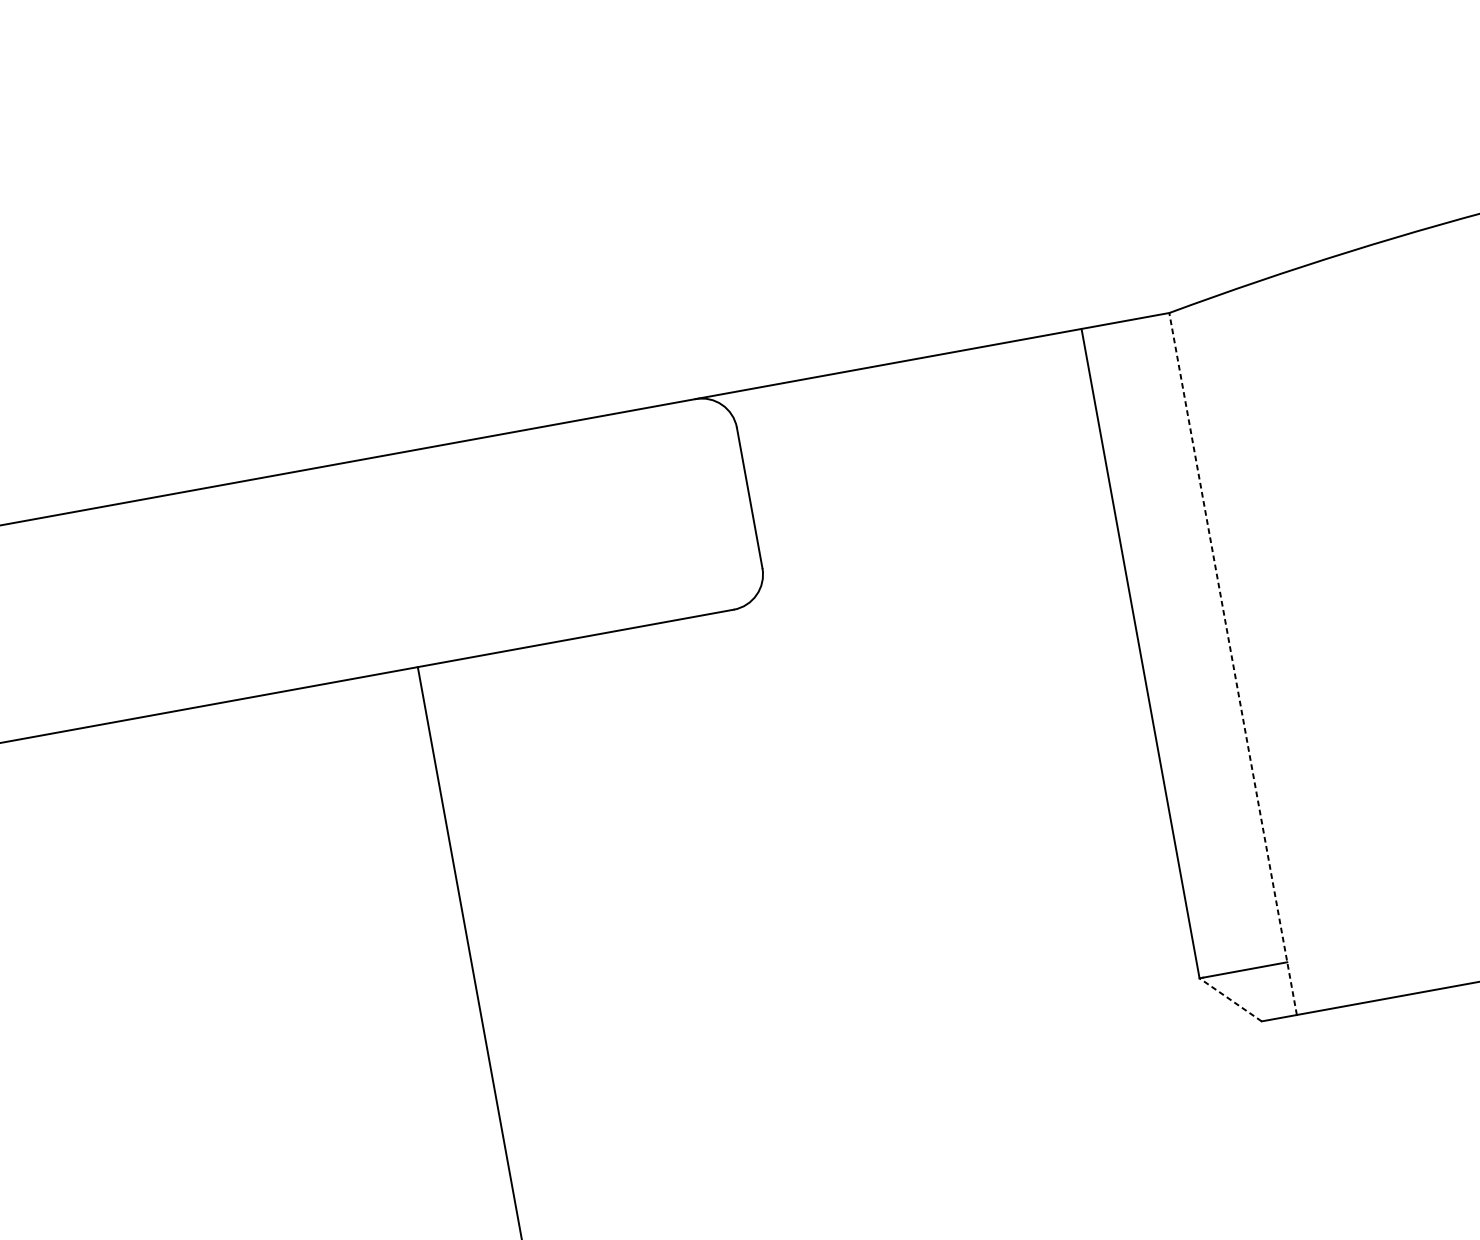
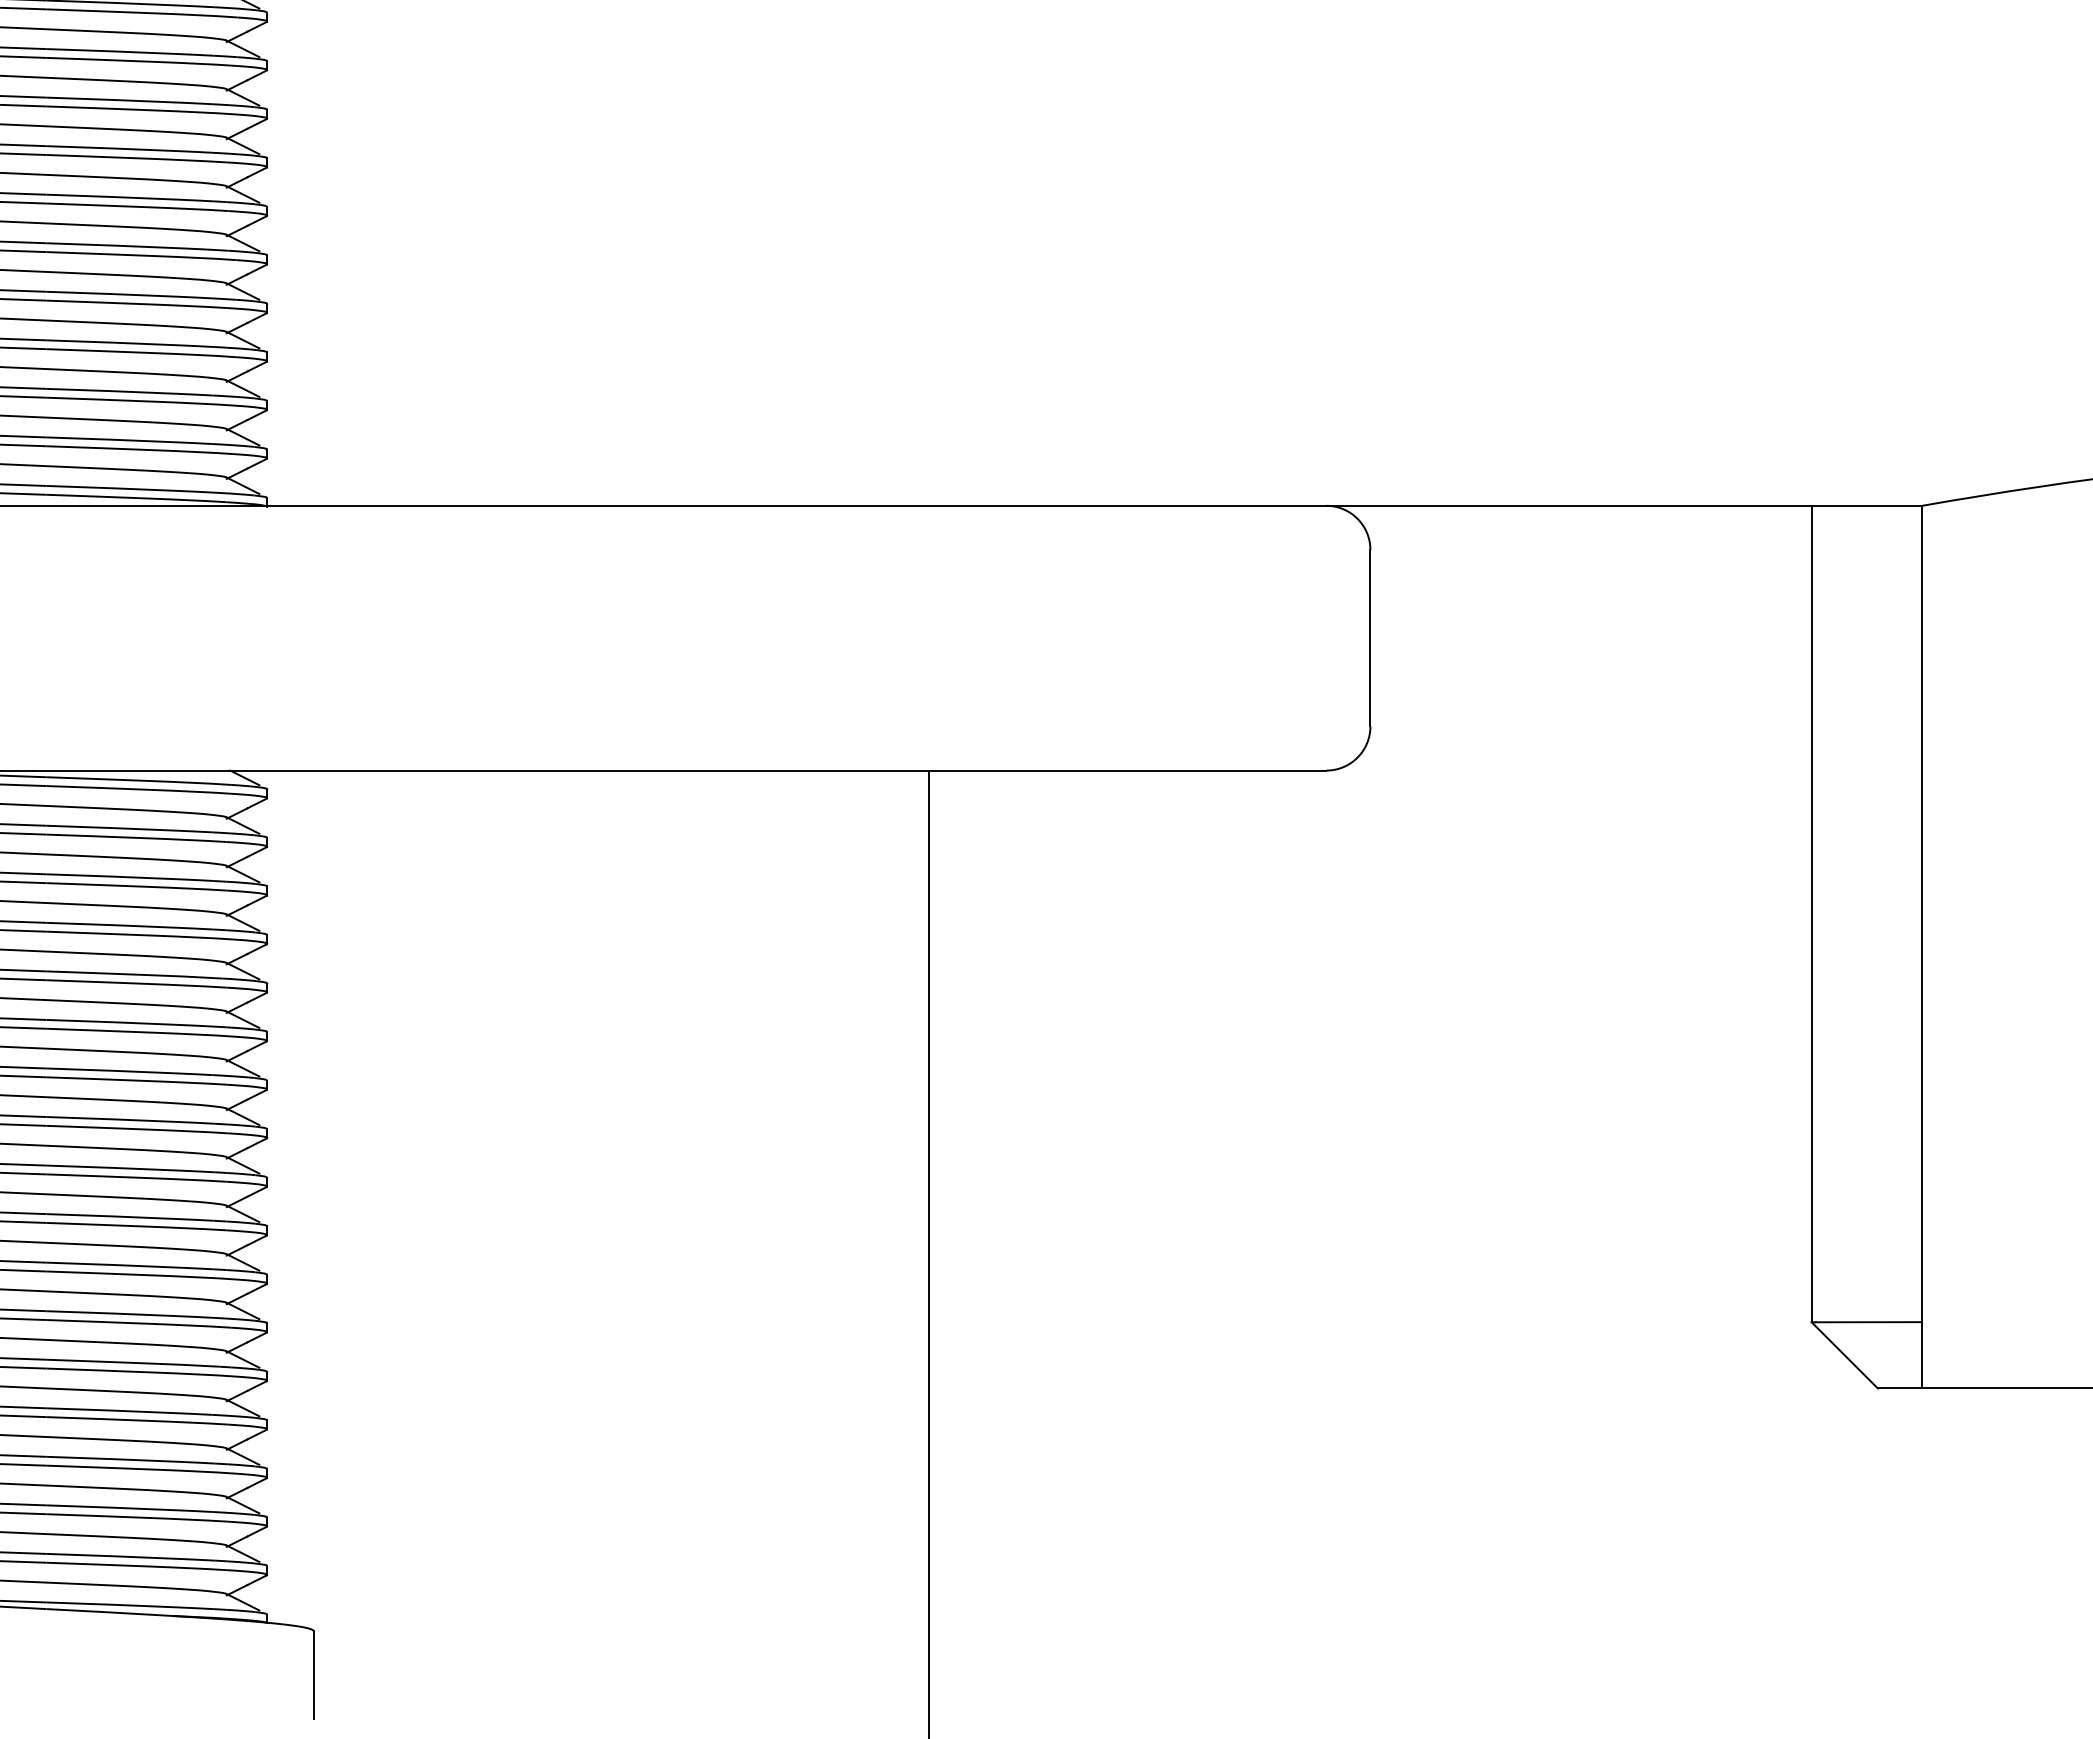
line: (1233, 663) -> (1922, 946), dashed -> solid
line: (1230, 1000) -> (1844, 1355), dashed -> solid

